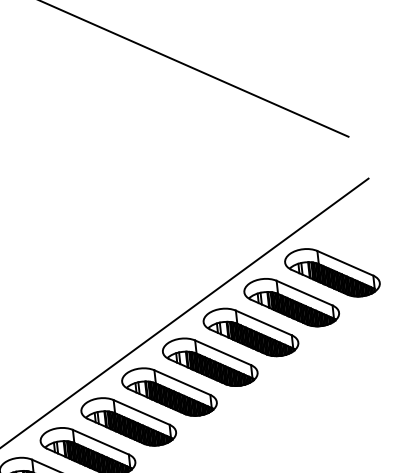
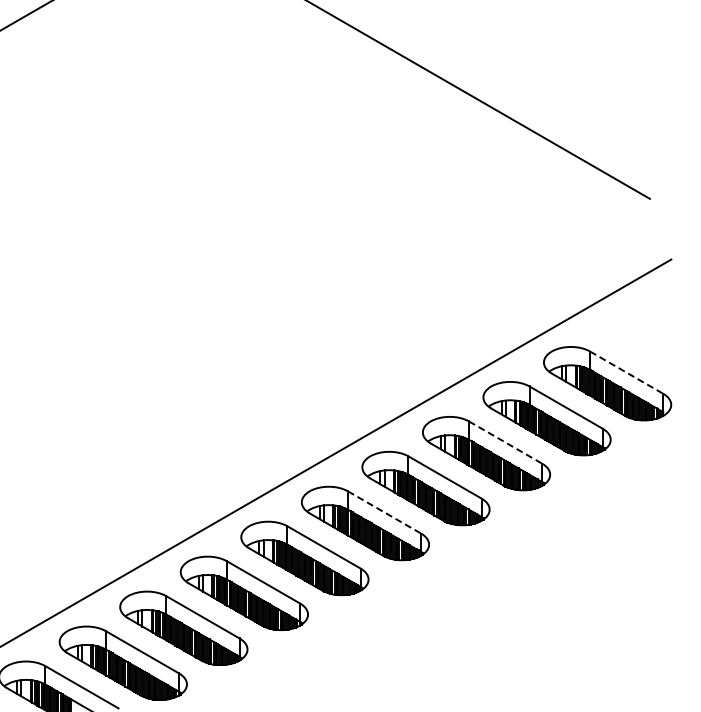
line: (345, 263) -> (627, 372), solid -> dashed
line: (264, 322) -> (506, 442), solid -> dashed
line: (183, 382) -> (385, 512), solid -> dashed

